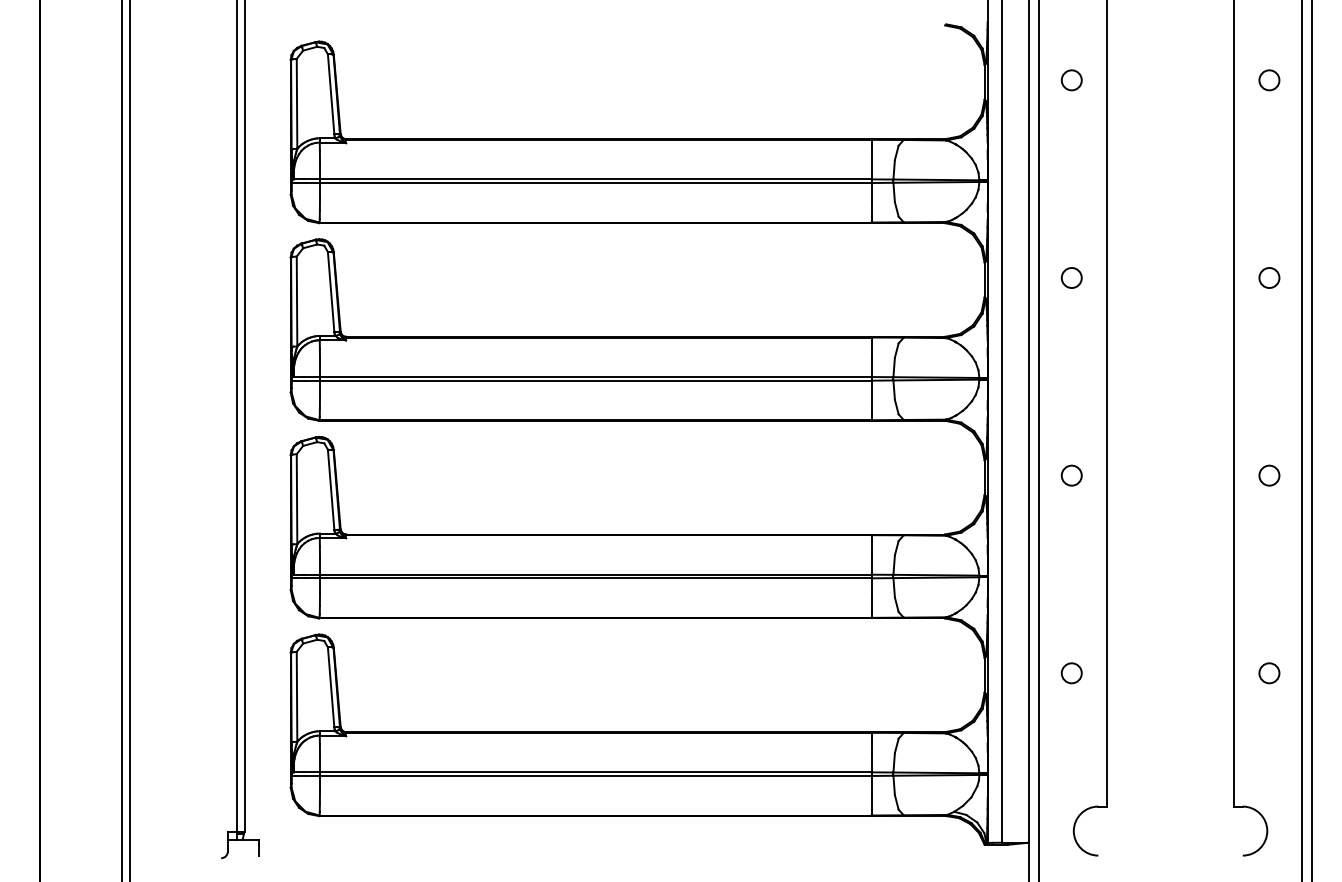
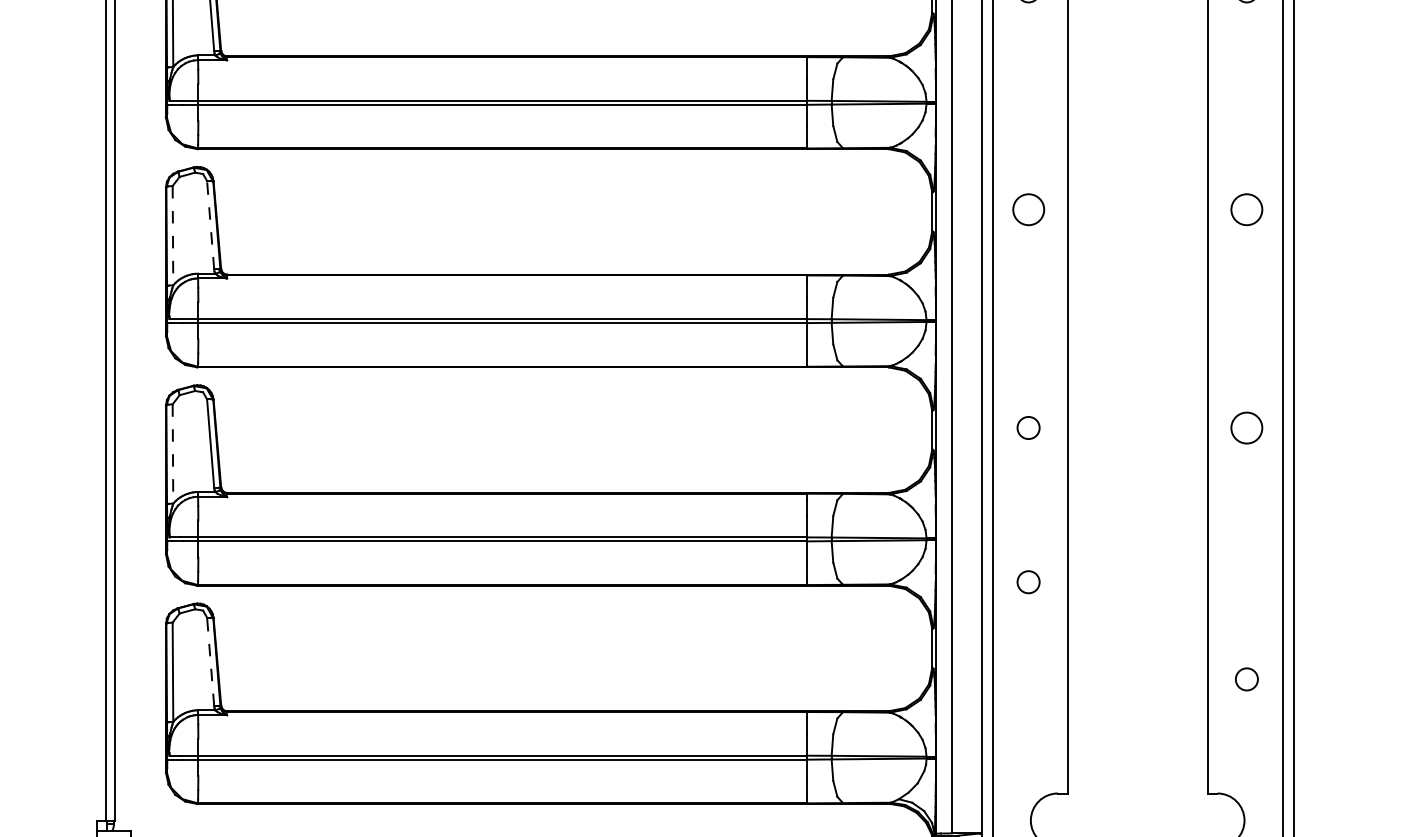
circle: (1071, 277) -> (1028, 209), size x1.4
circle: (1269, 277) -> (1246, 209), size x1.4
line: (331, 291) -> (211, 224), solid -> dashed
line: (297, 301) -> (173, 235), solid -> dashed
circle: (1269, 475) -> (1246, 427), size x1.4
line: (297, 499) -> (173, 454), solid -> dashed
circle: (1071, 673) -> (1028, 582), moved
circle: (1269, 673) -> (1246, 679), moved
line: (331, 686) -> (211, 660), solid -> dashed

